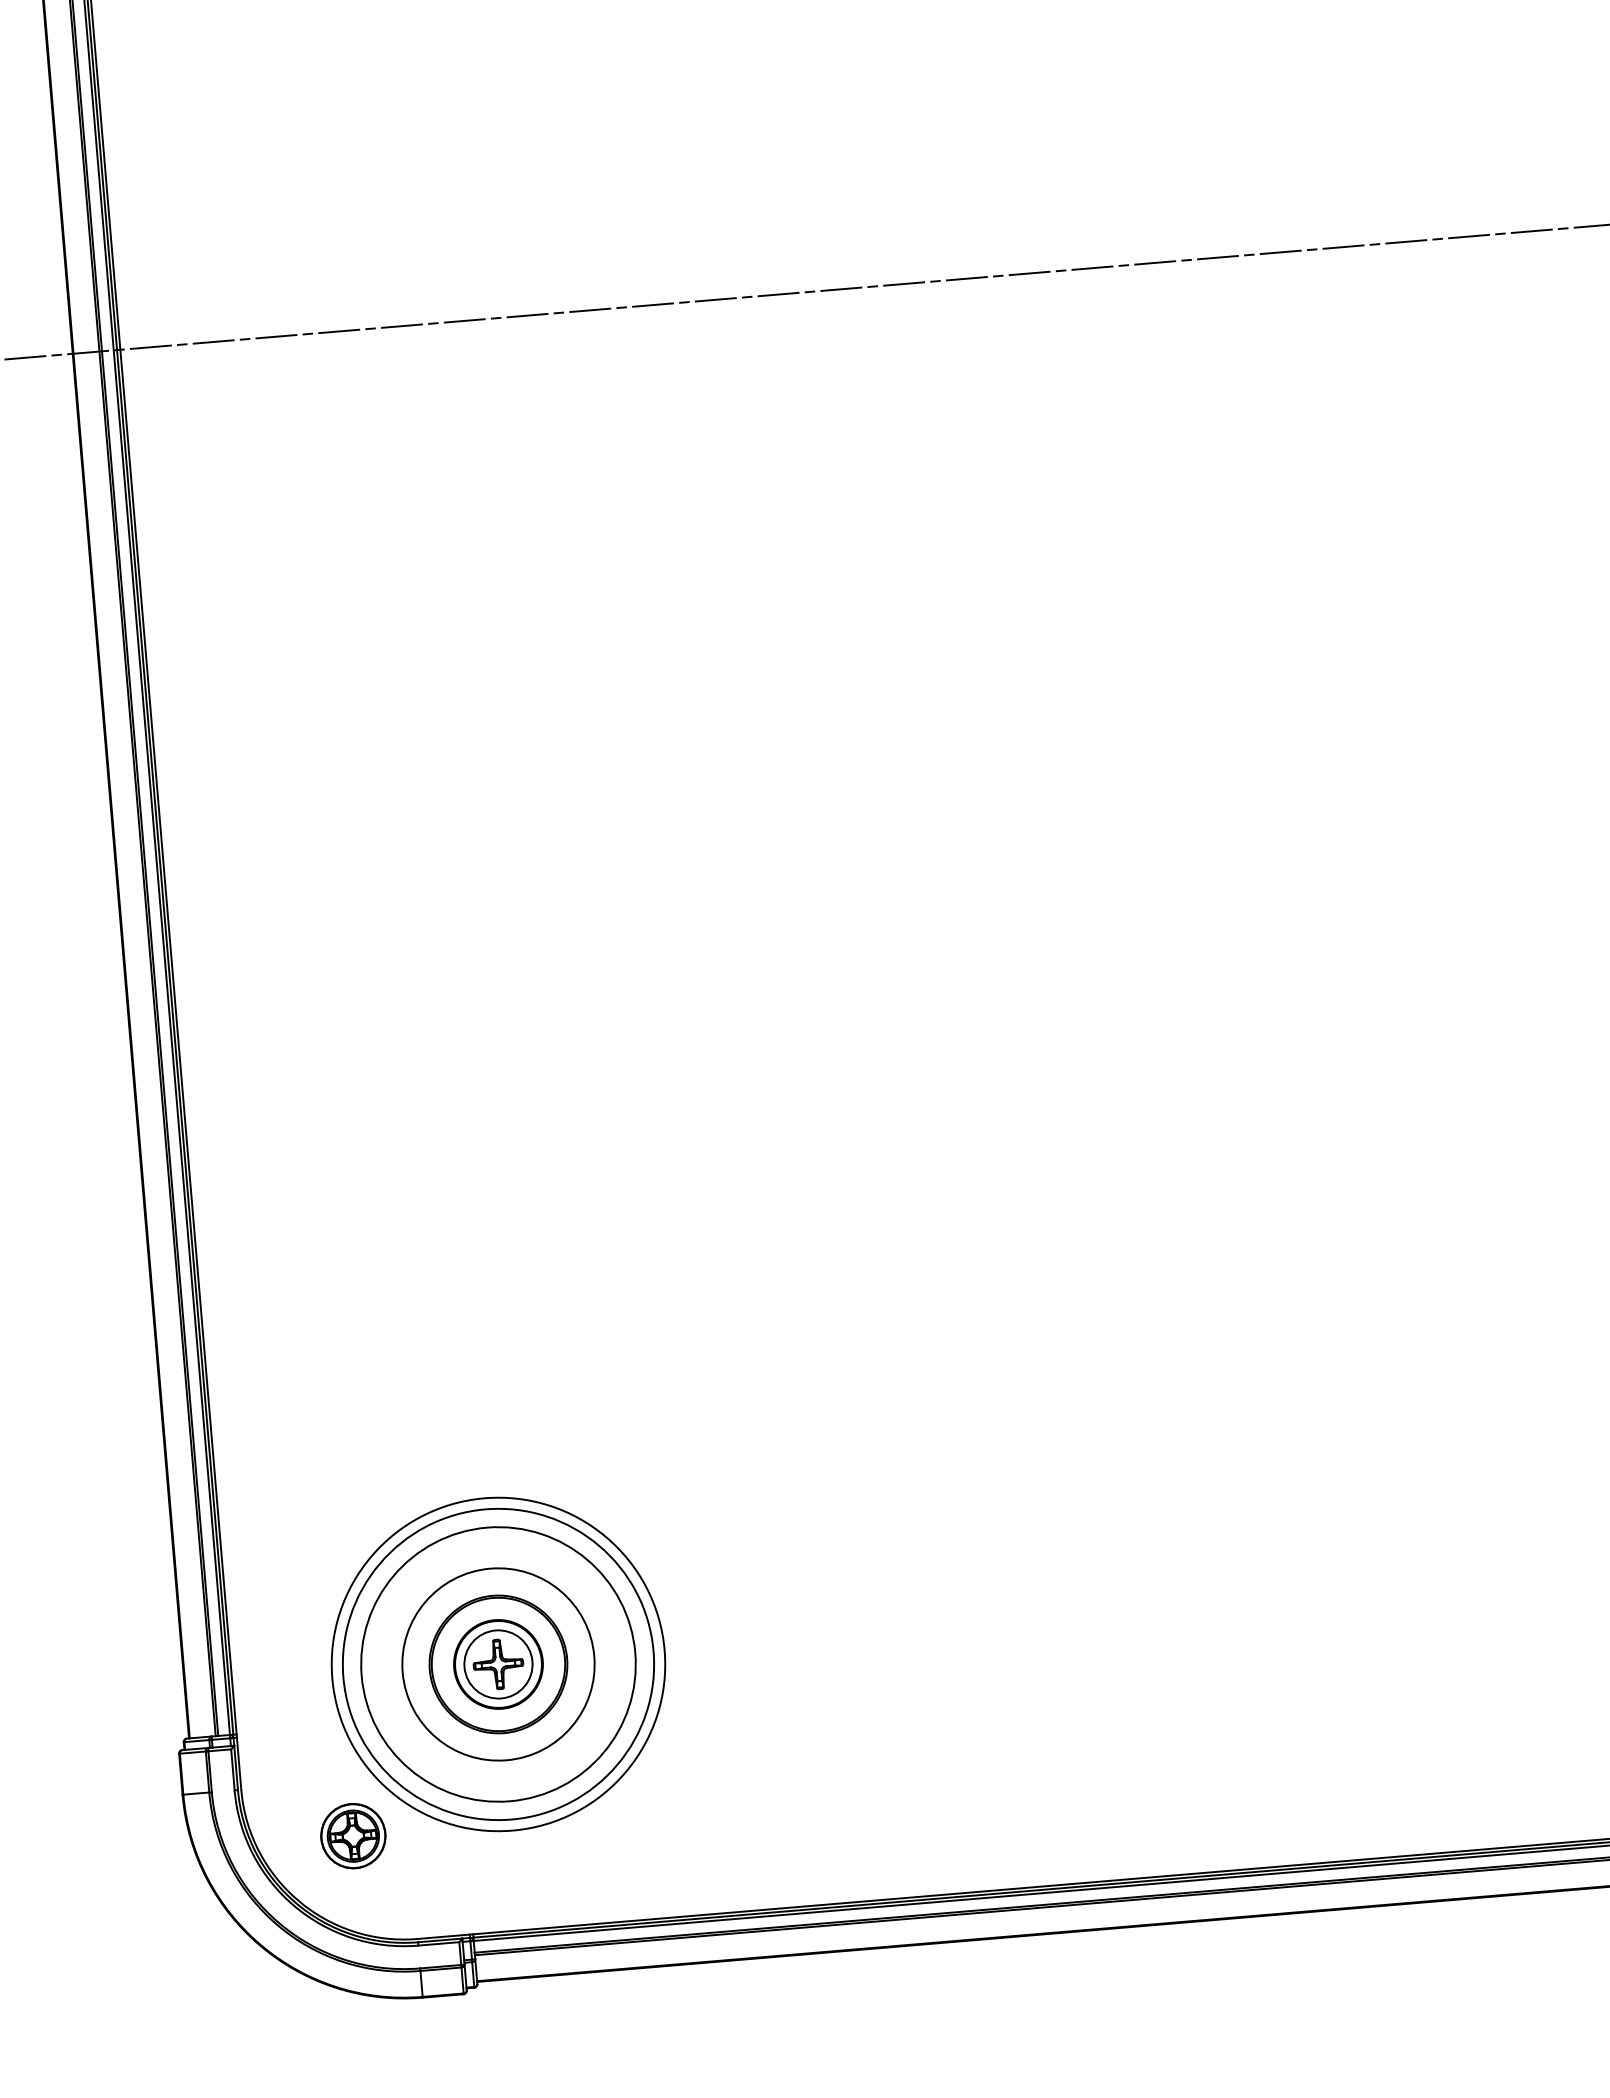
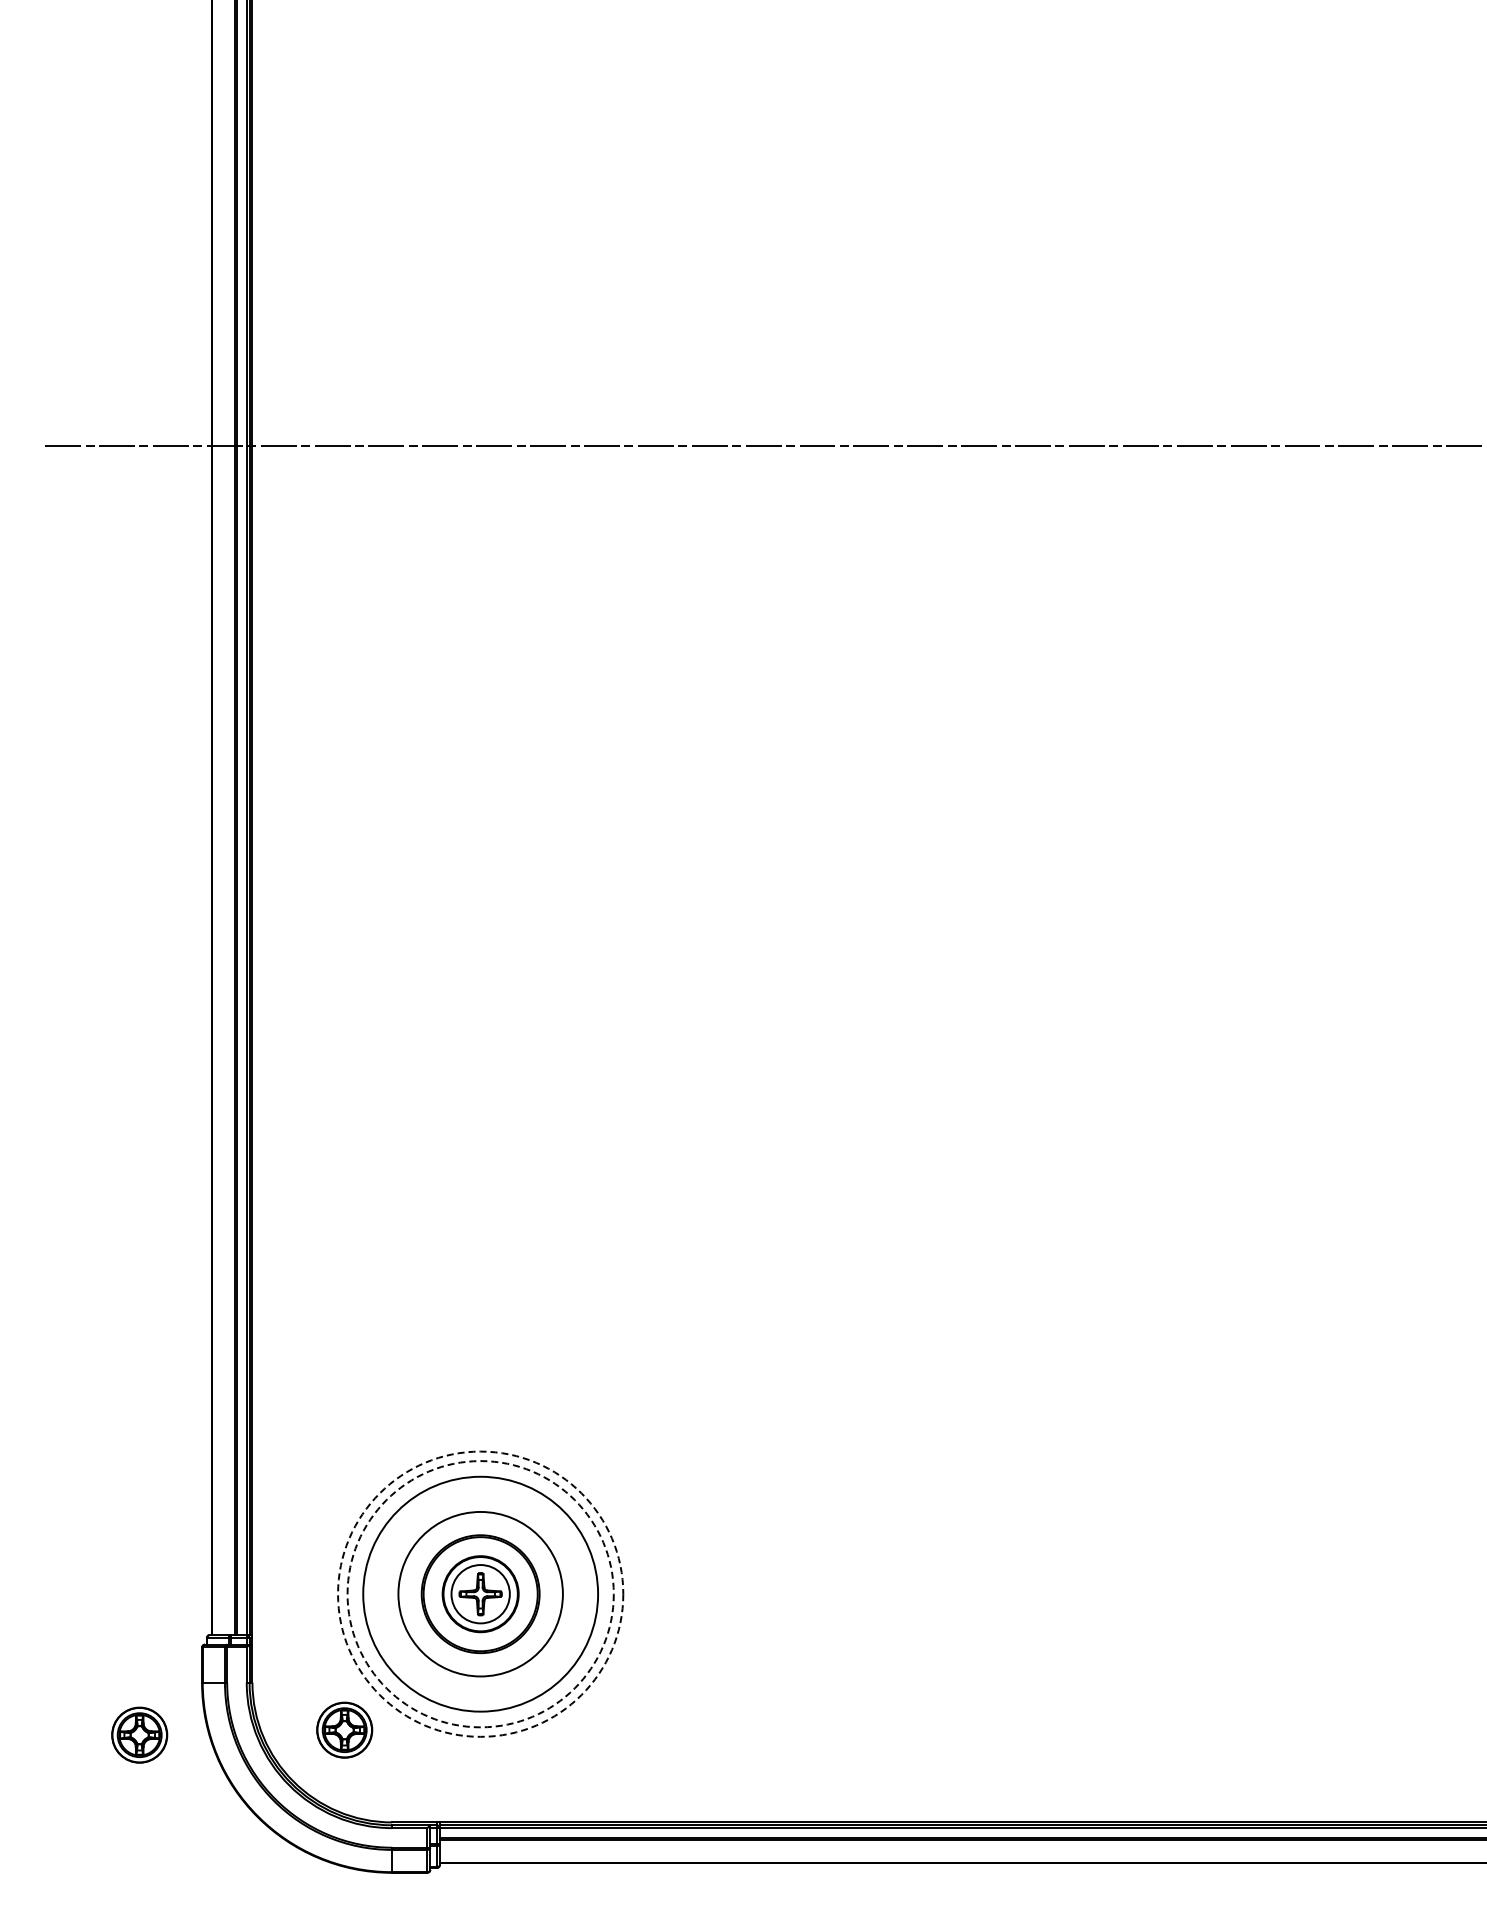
circle: (498, 1663) -> (480, 1593), solid -> dashed
circle: (498, 1664) -> (480, 1594), solid -> dashed
part: (114, 1861) -> (139, 1734), added

